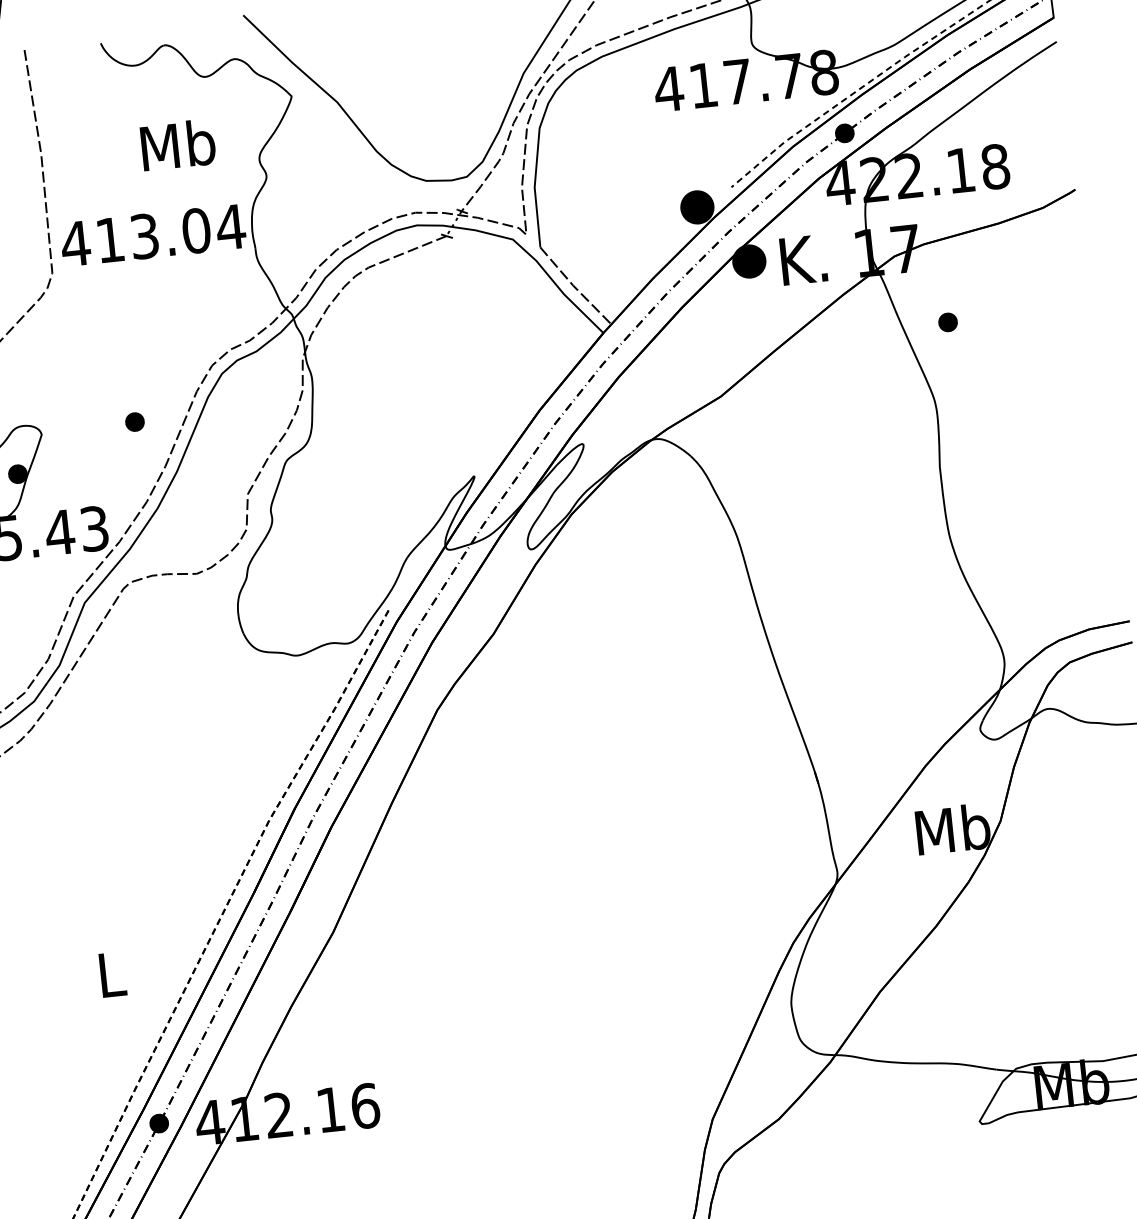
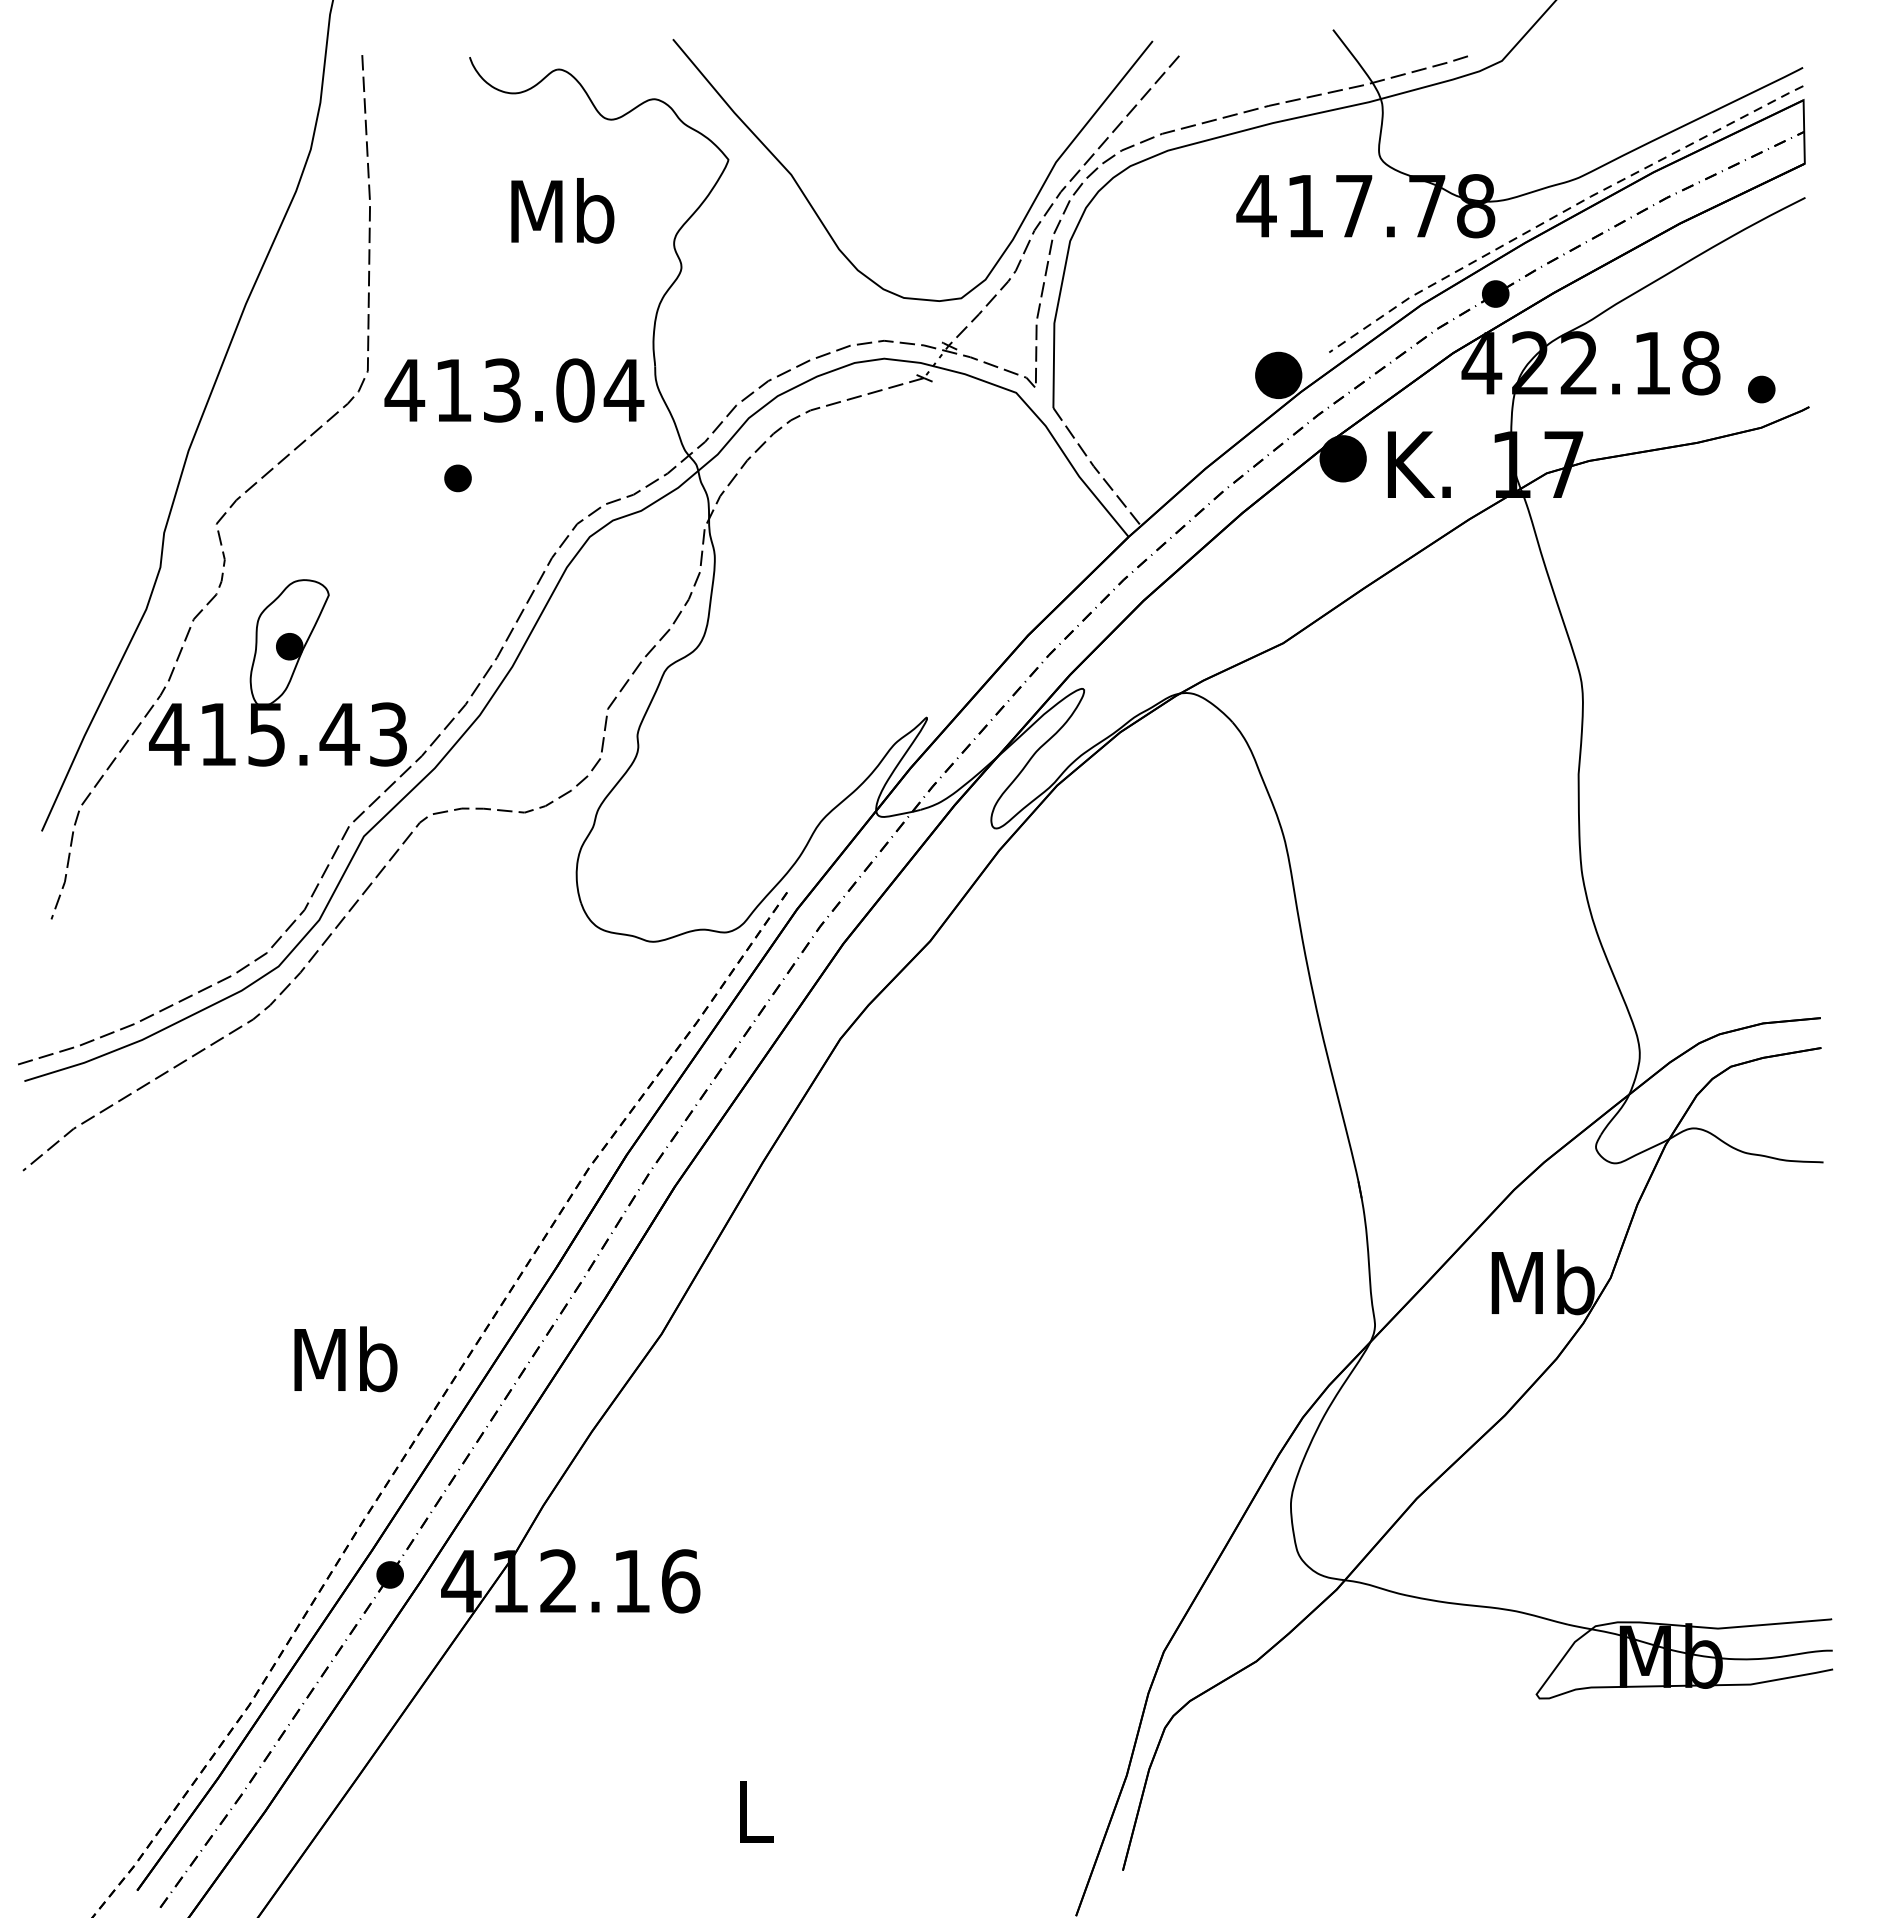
text: (153, 235) -> (514, 390), moved
part: (947, 322) -> (1761, 389), moved
part: (134, 422) -> (457, 478), moved
text: (111, 974) -> (345, 1359), L -> Mb

